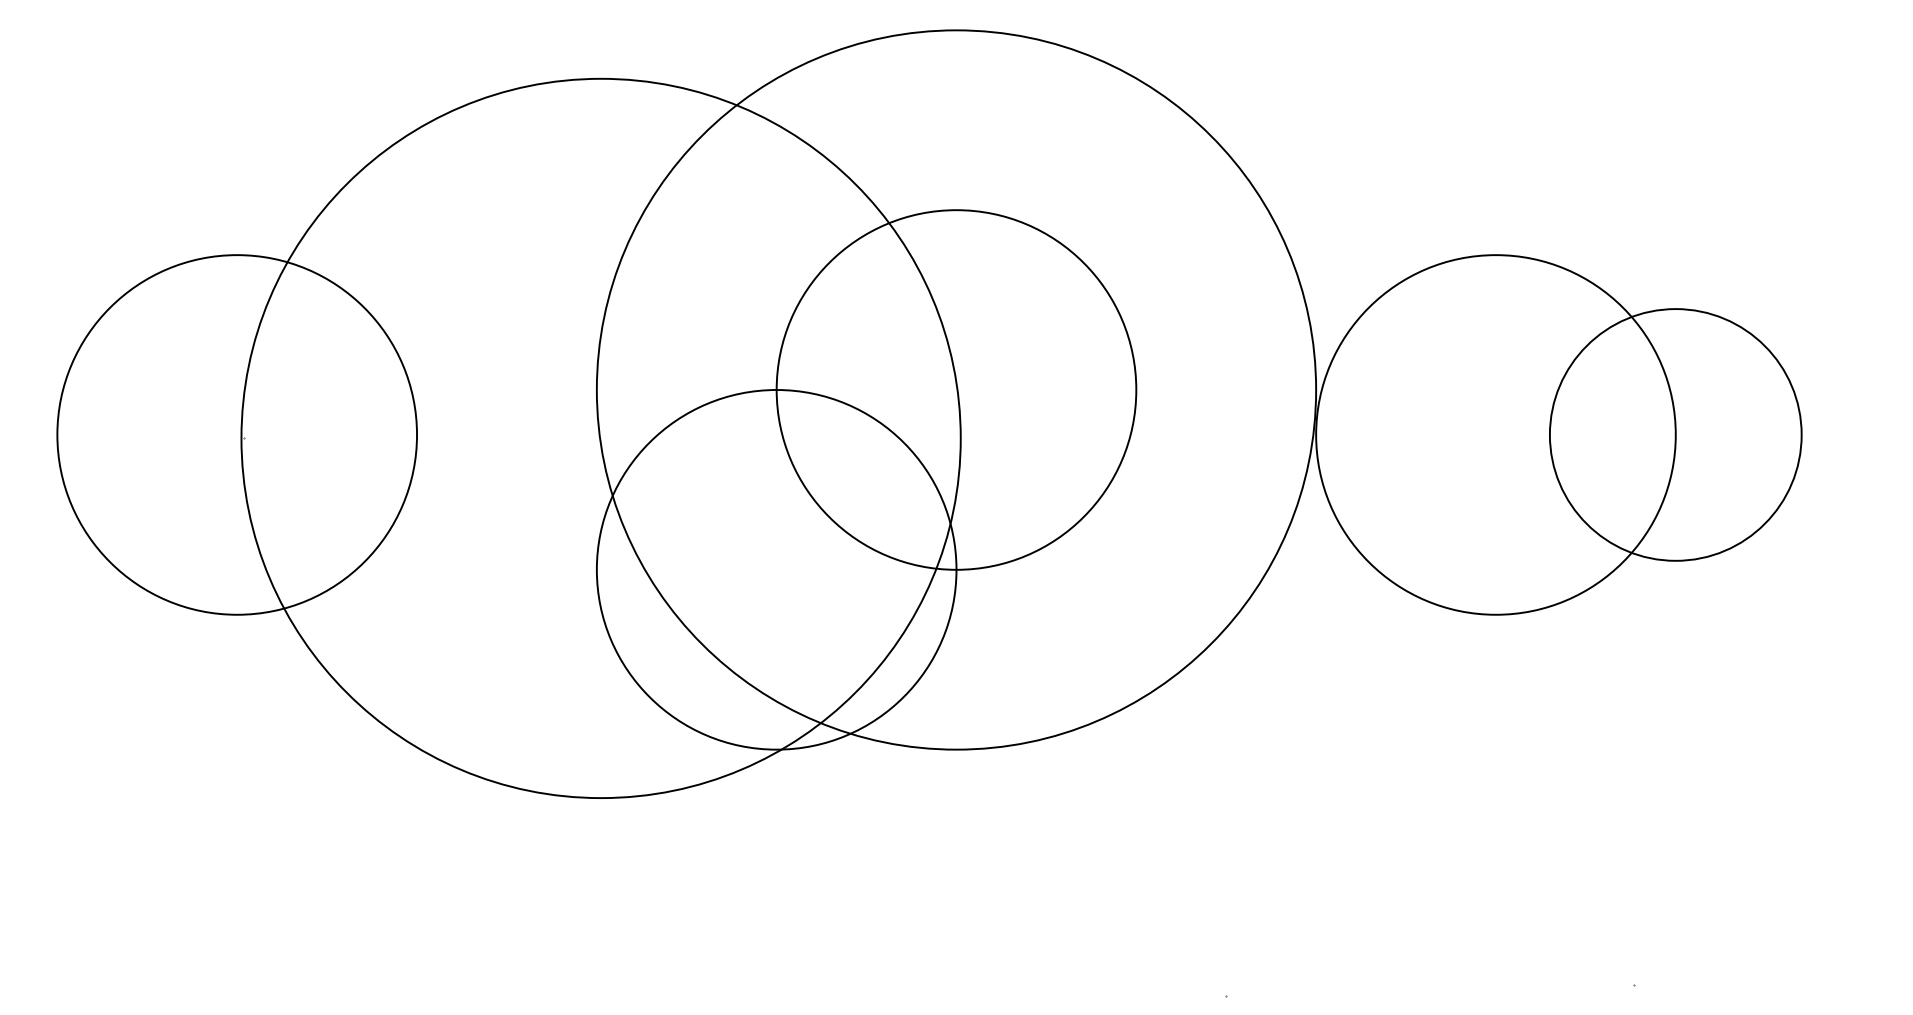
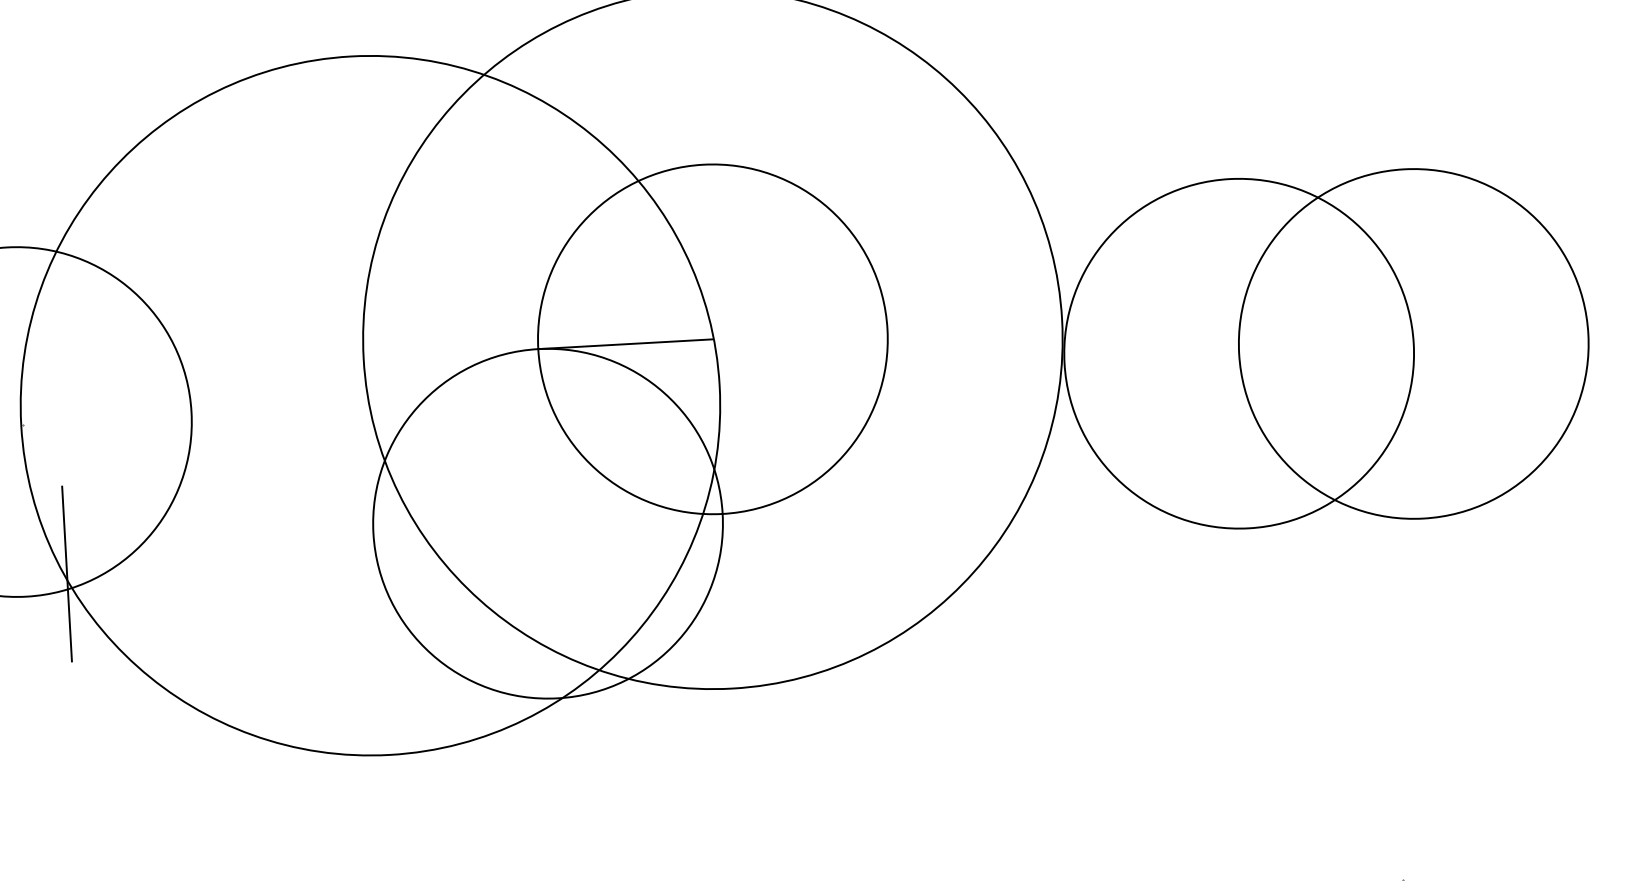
line: (866, 390) -> (625, 344), added
circle: (1675, 434) -> (1413, 343), size x1.43
line: (279, 593) -> (66, 573), added

